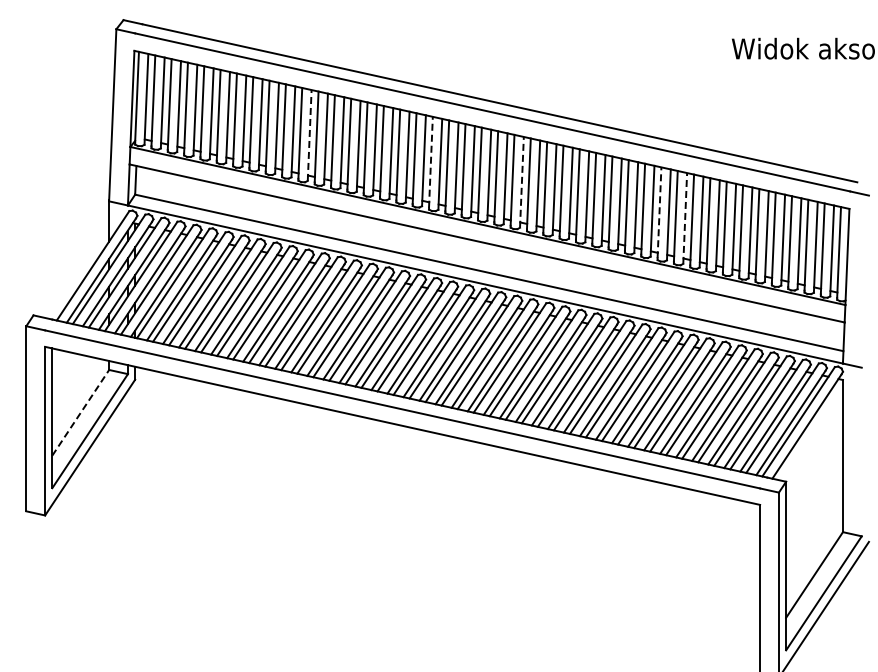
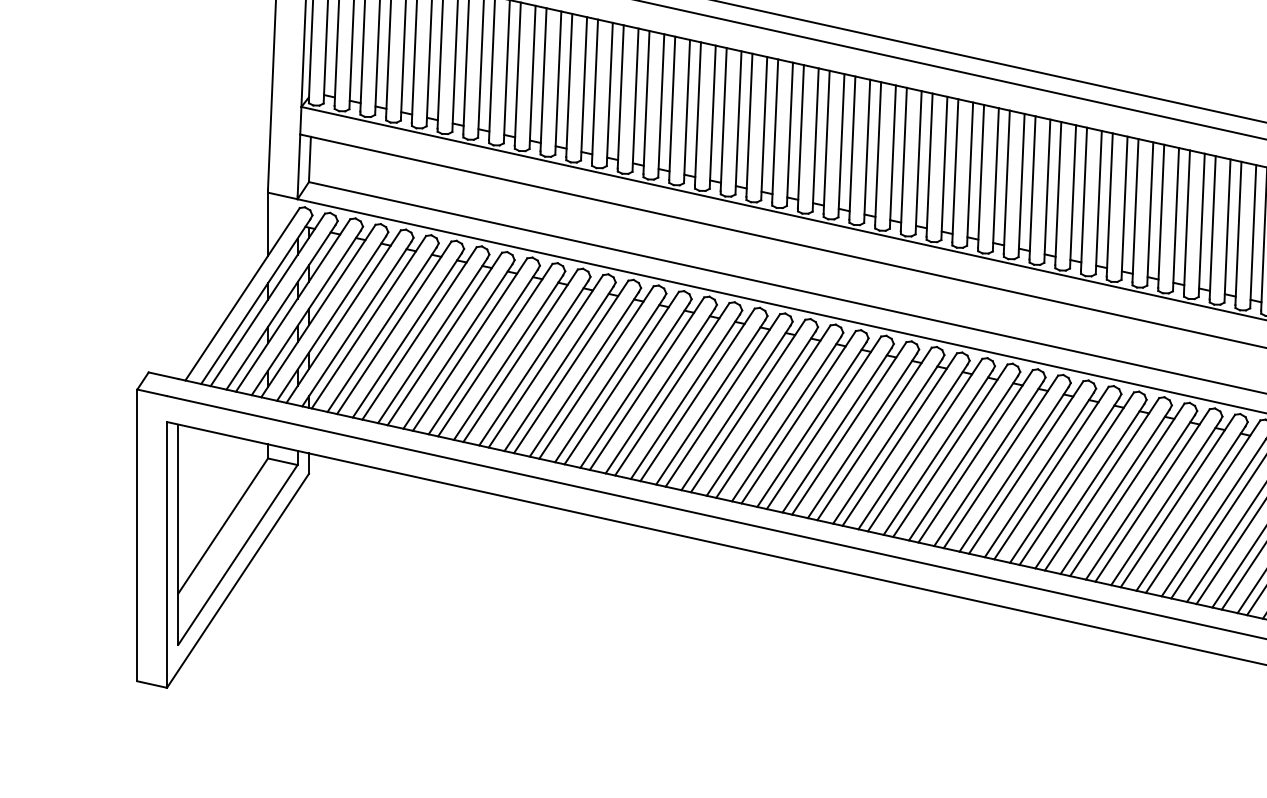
line: (309, 134) -> (583, 87), dashed -> solid
line: (430, 161) -> (774, 129), dashed -> solid
line: (521, 181) -> (917, 161), dashed -> solid
line: (659, 212) -> (1135, 210), dashed -> solid
line: (685, 217) -> (1176, 218), dashed -> solid
line: (81, 412) -> (224, 525), dashed -> solid

